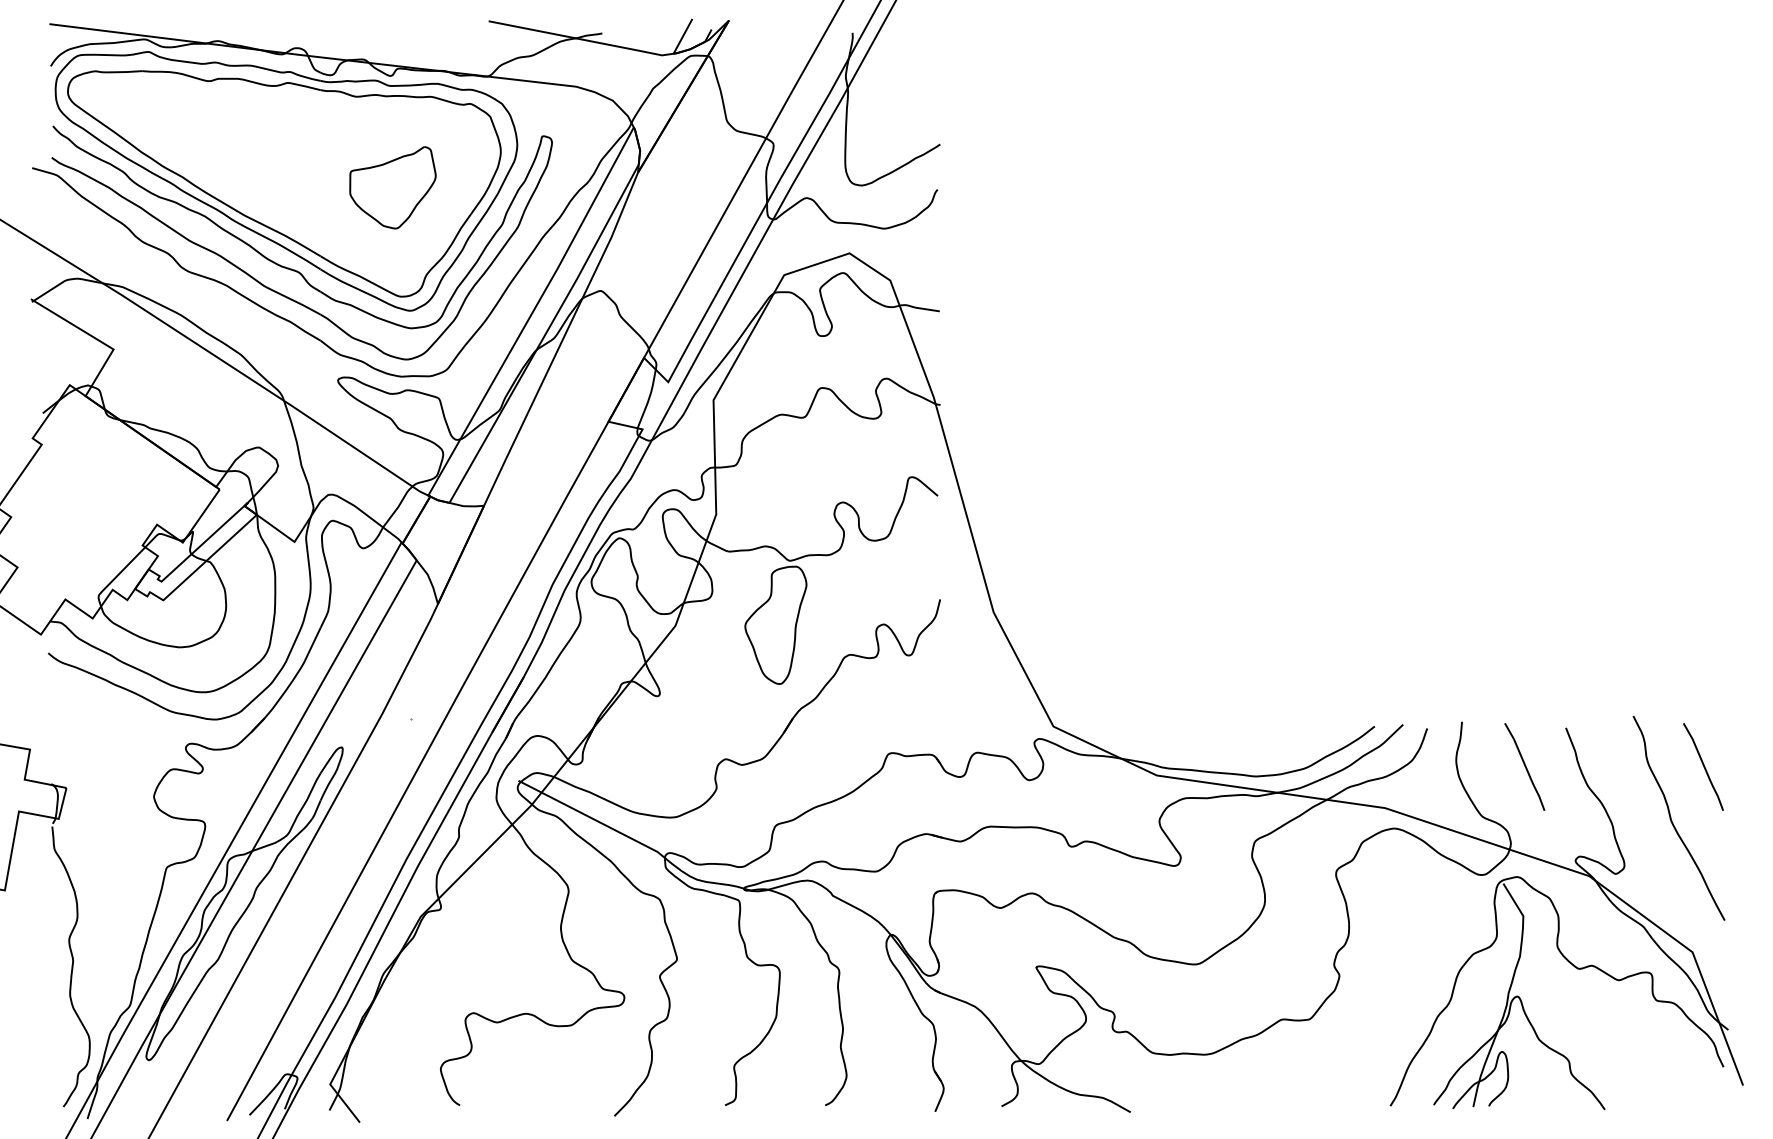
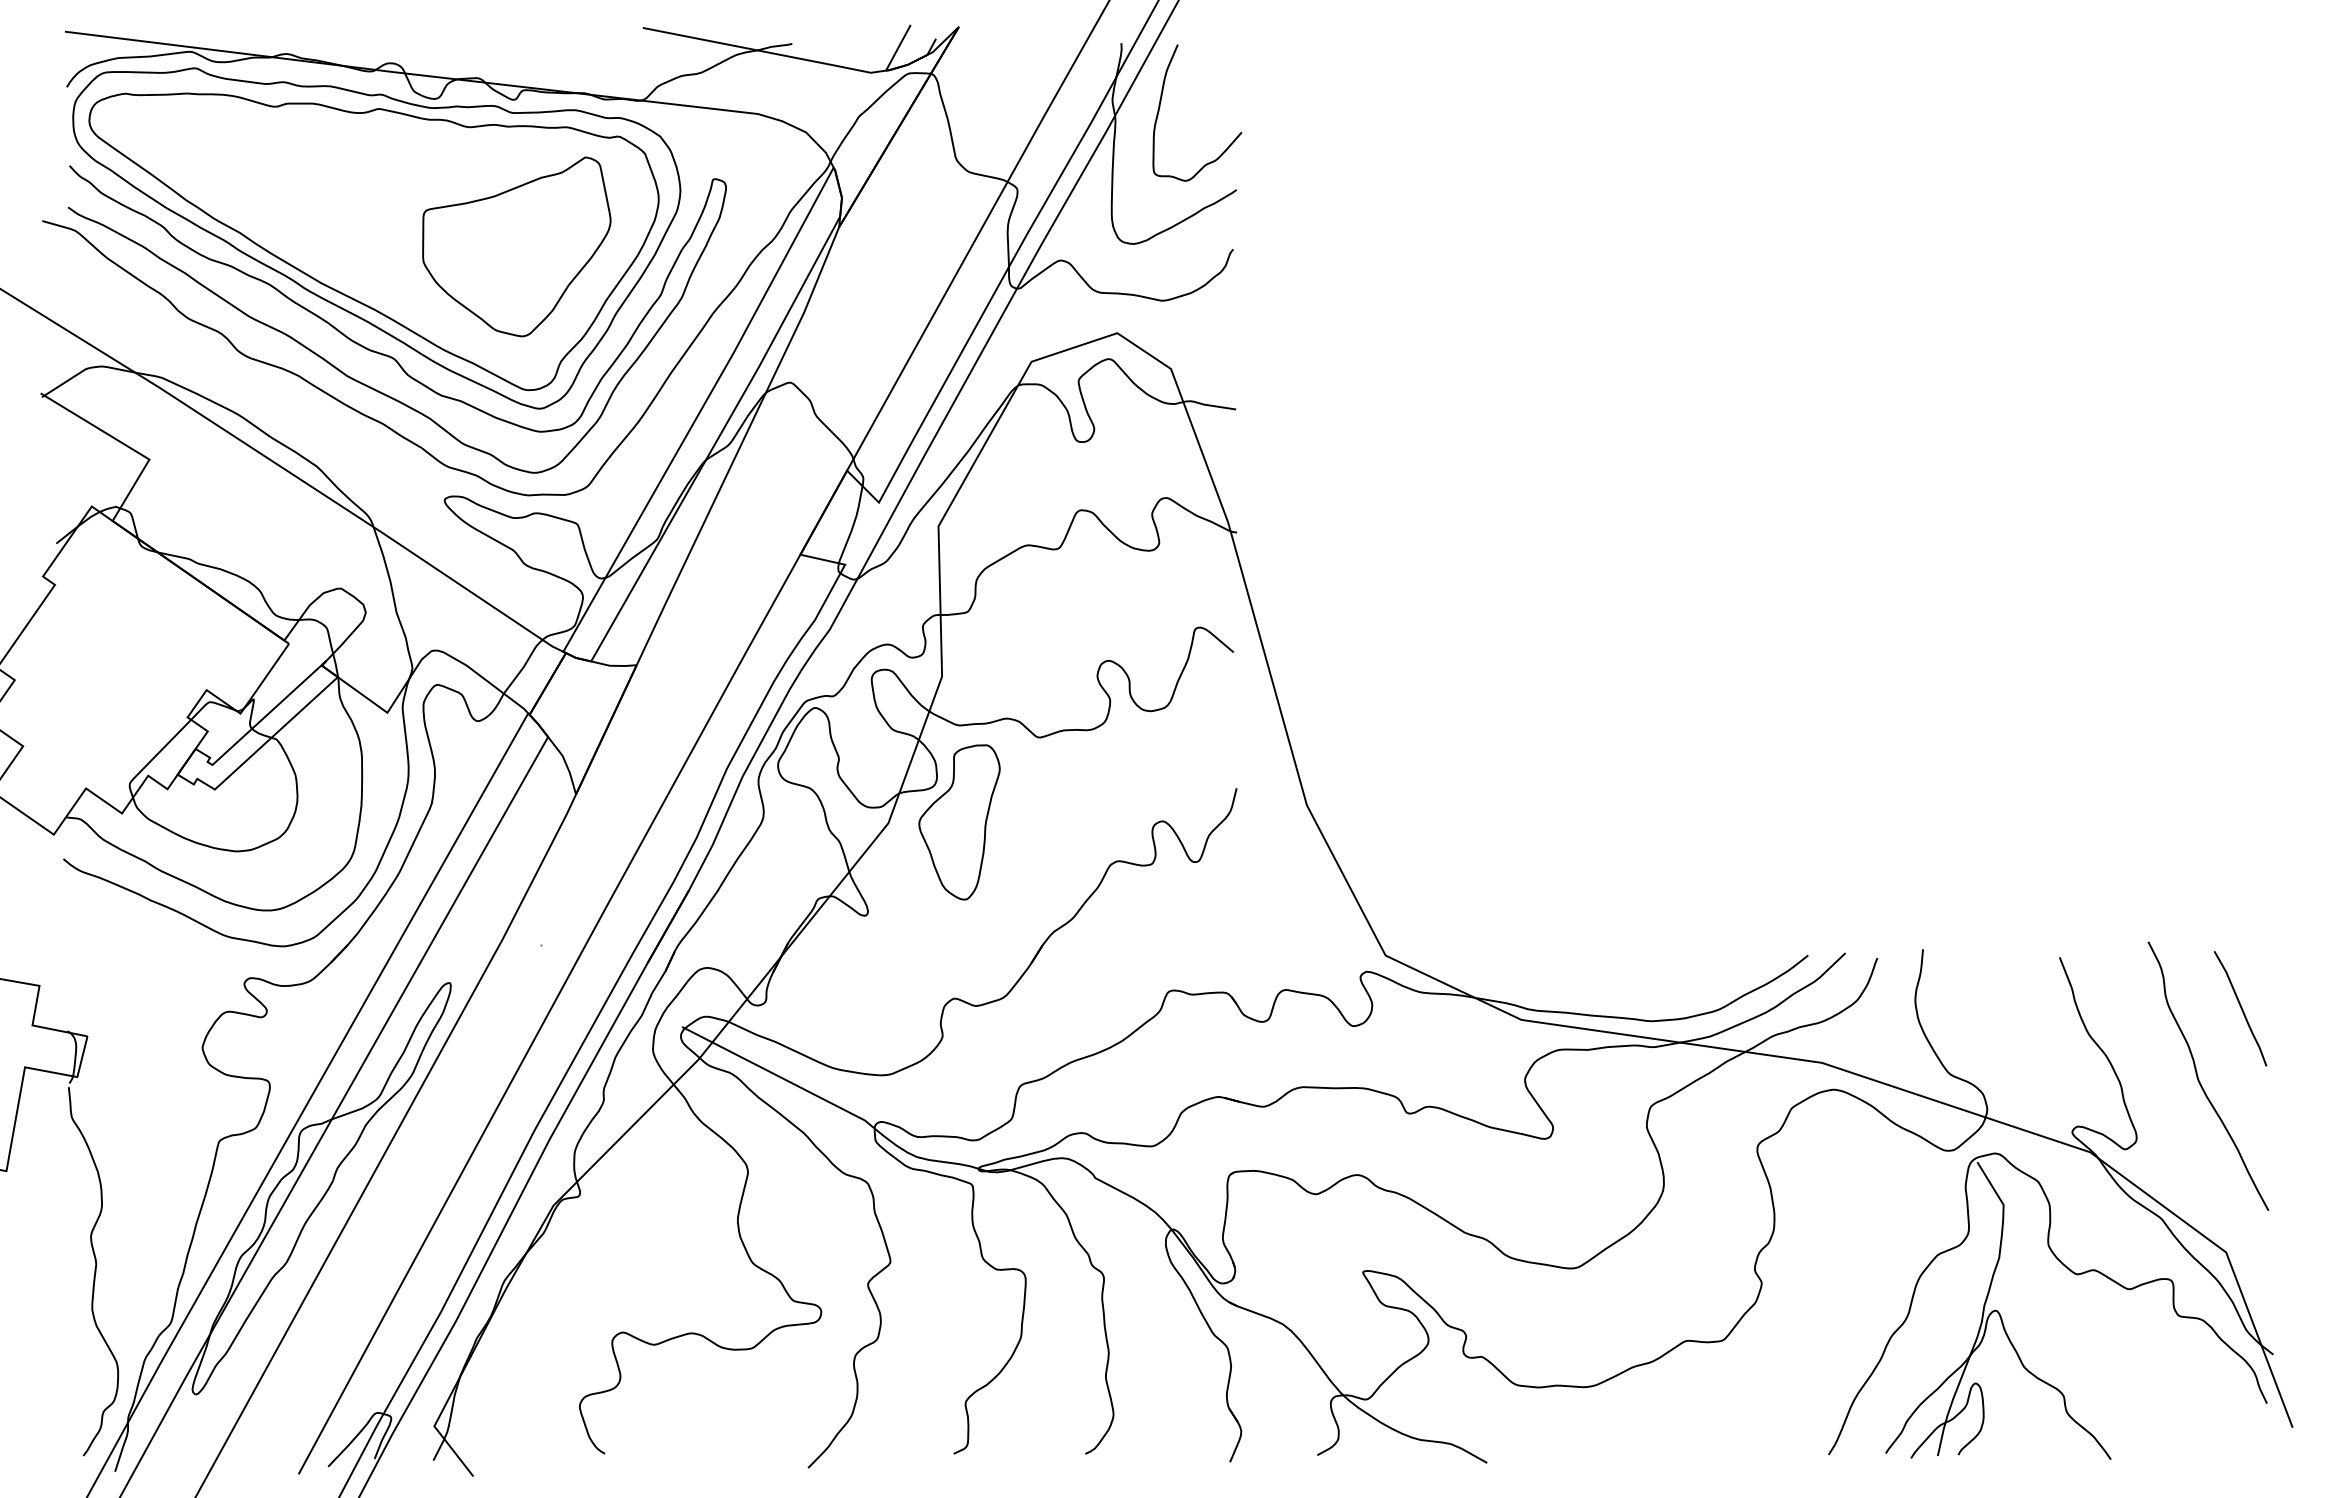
curve: (882, 81) -> (1160, 107), added
part: (392, 187) -> (516, 246), size x1.67
part: (775, 625) -> (959, 822), moved
curve: (1524, 766) -> (2005, 1008), removed

